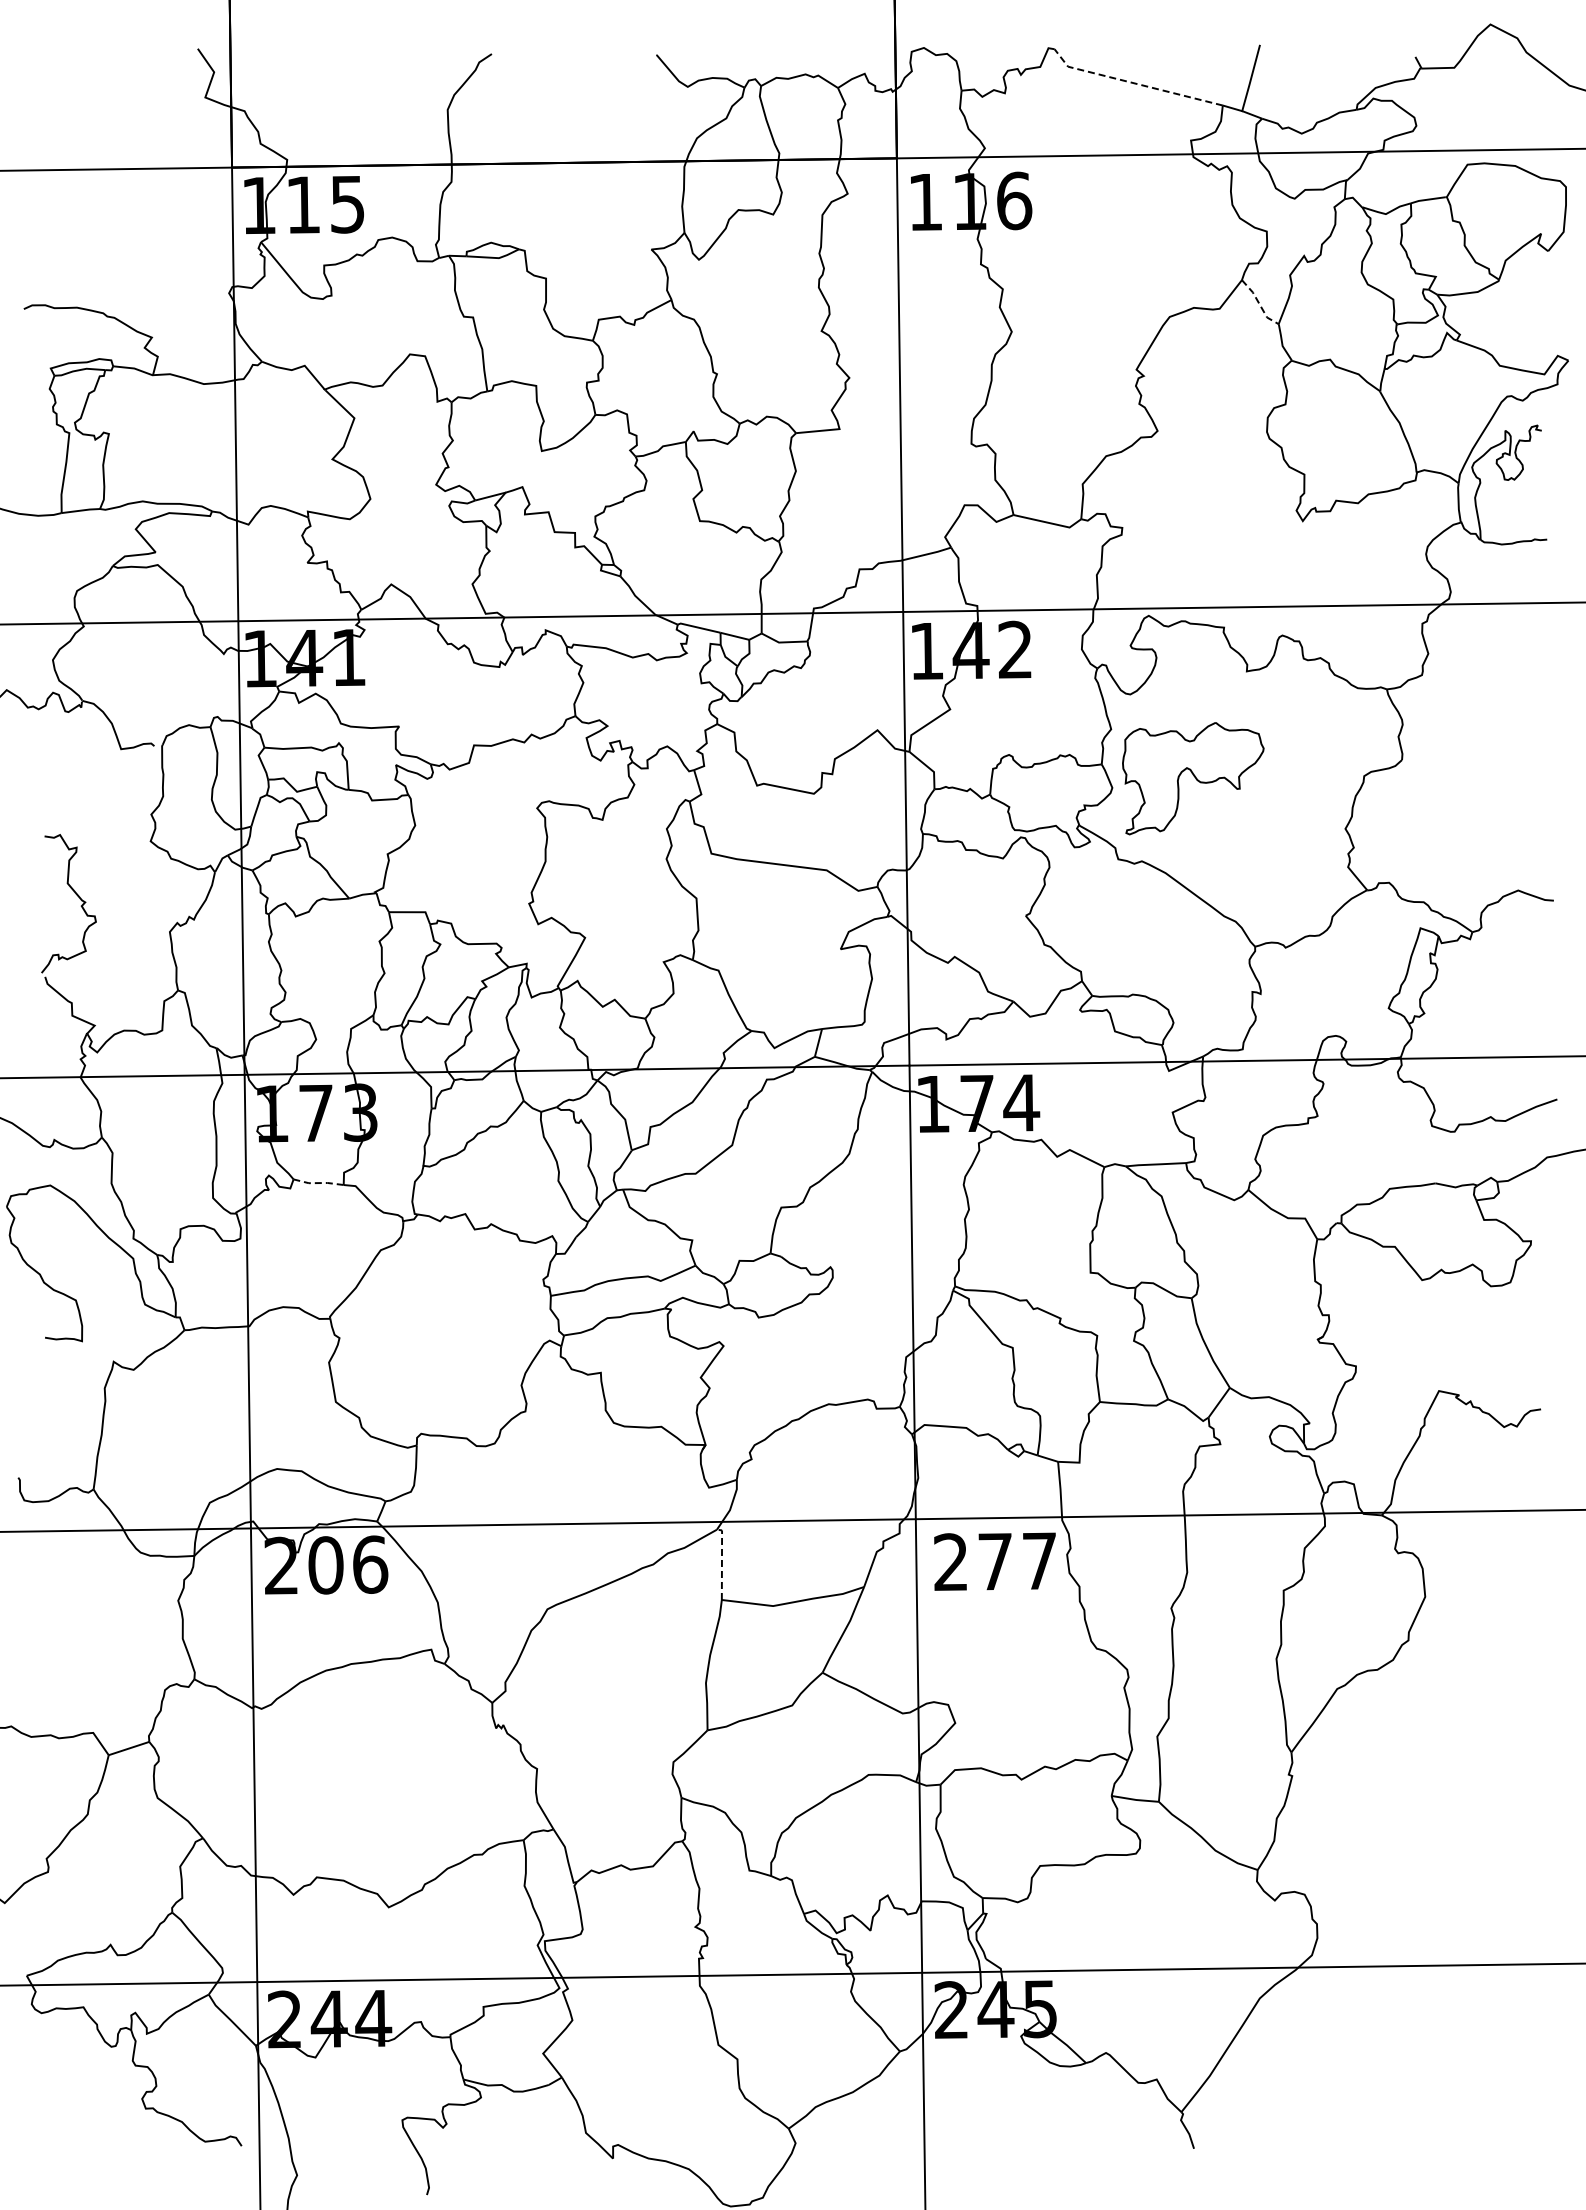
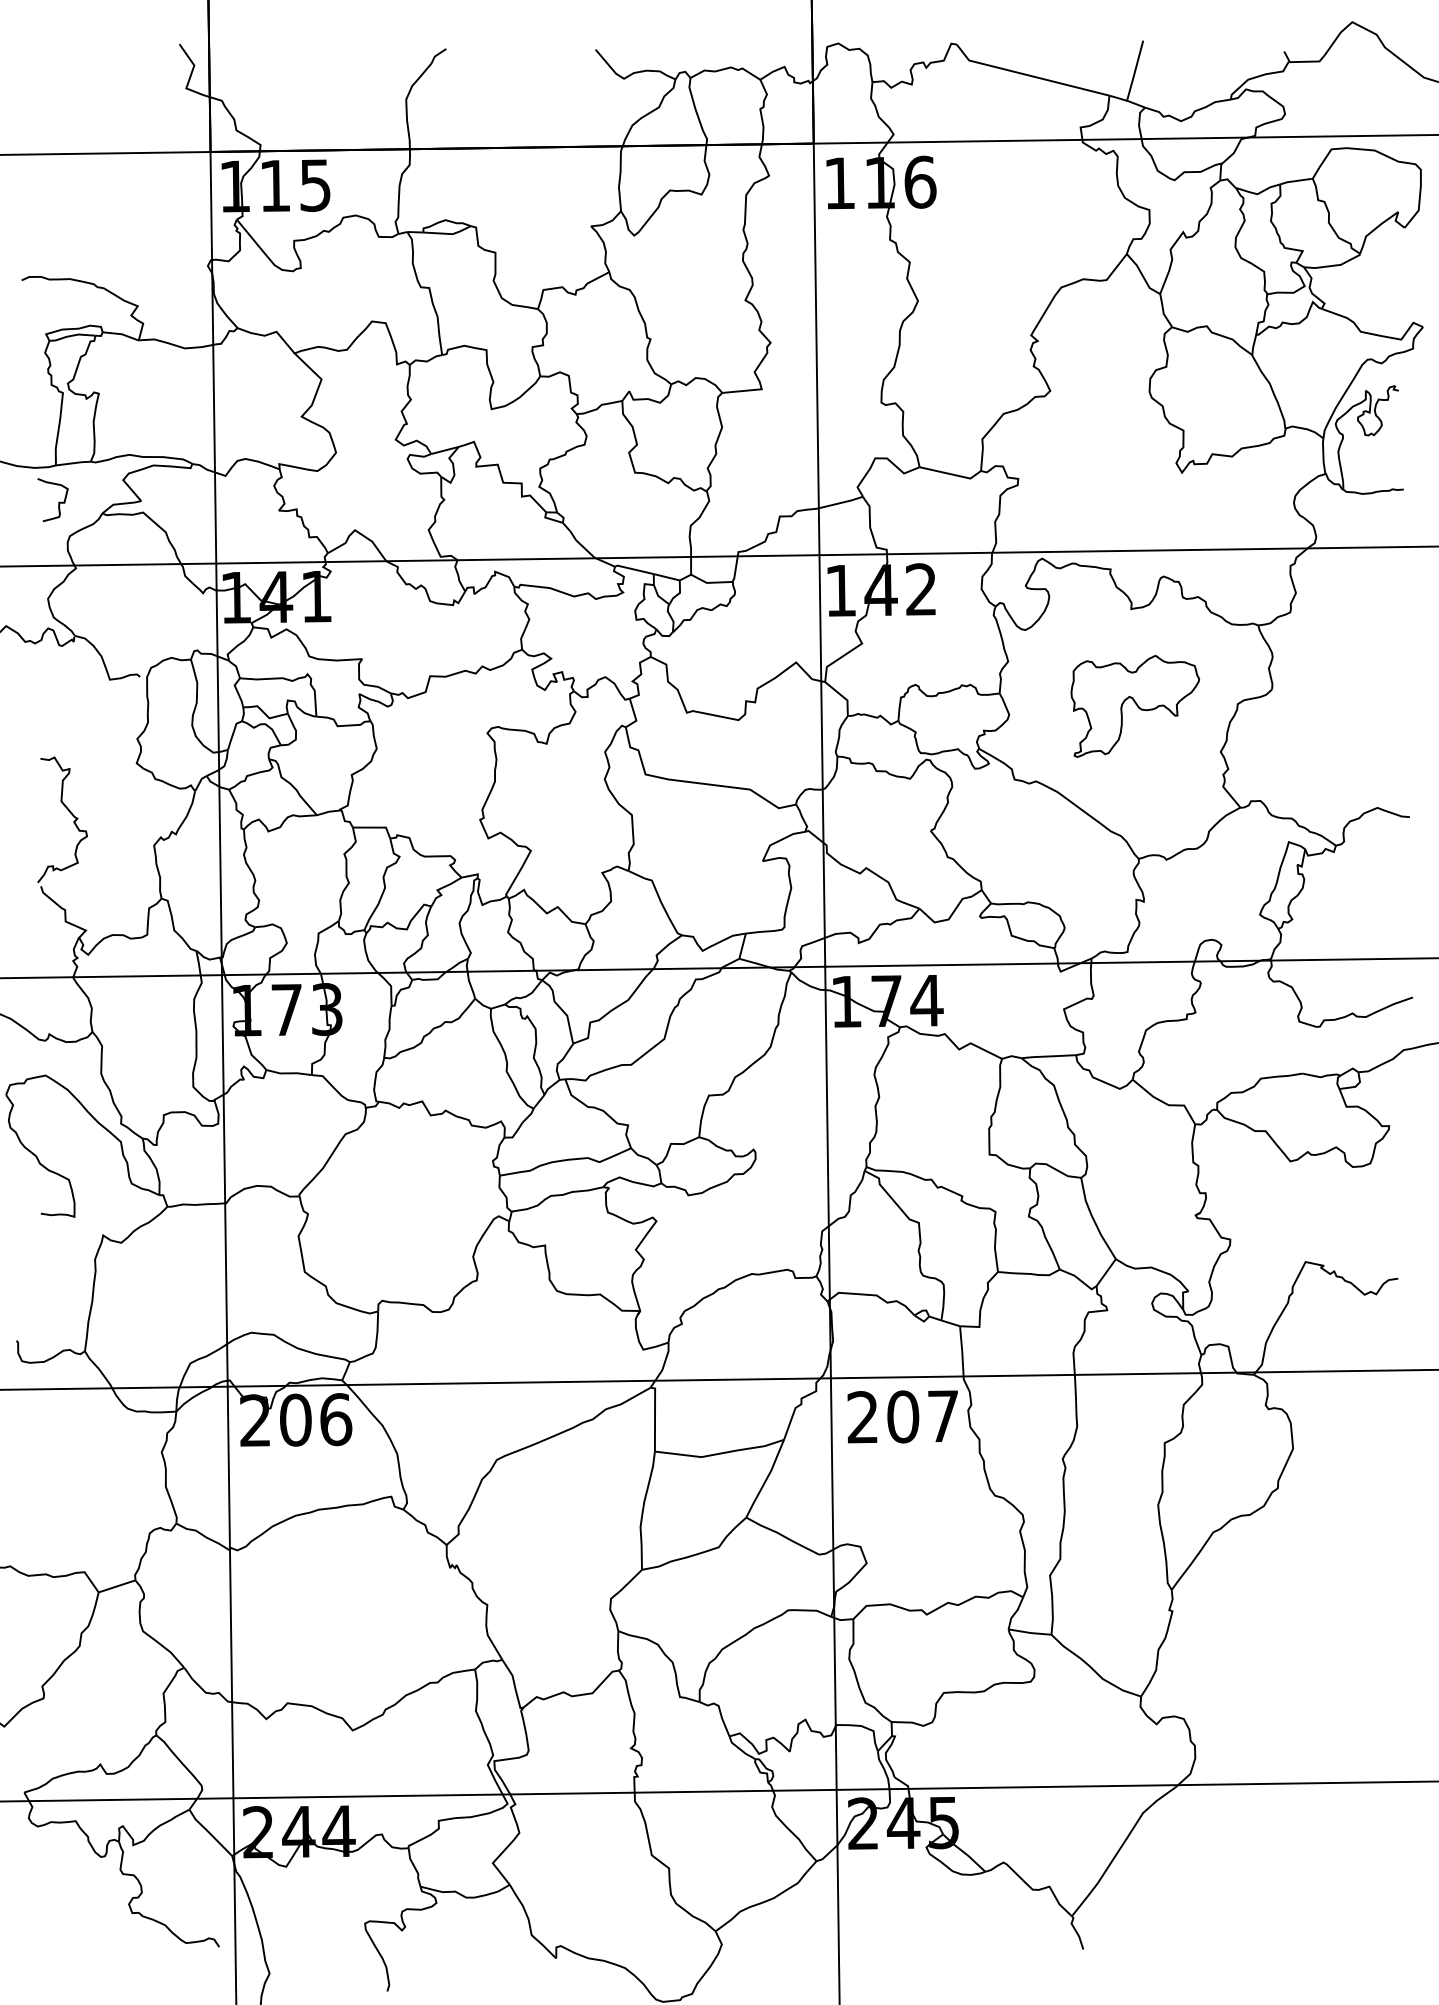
line: (1133, 83) -> (1028, 75), dashed -> solid
line: (1259, 303) -> (1142, 275), dashed -> solid
curve: (64, 553) -> (58, 502), added
part: (1193, 778) -> (1135, 706), moved
line: (318, 1183) -> (288, 1073), dashed -> solid
line: (721, 1561) -> (654, 1416), dashed -> solid
text: (995, 1561) -> (903, 1416), 277 -> 207

